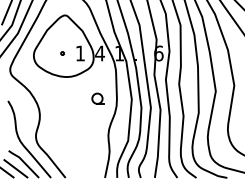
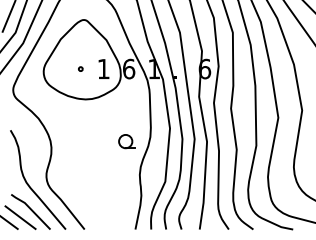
text: (99, 53) -> (128, 69), 4 -> 6
part: (97, 98) -> (125, 141), moved

